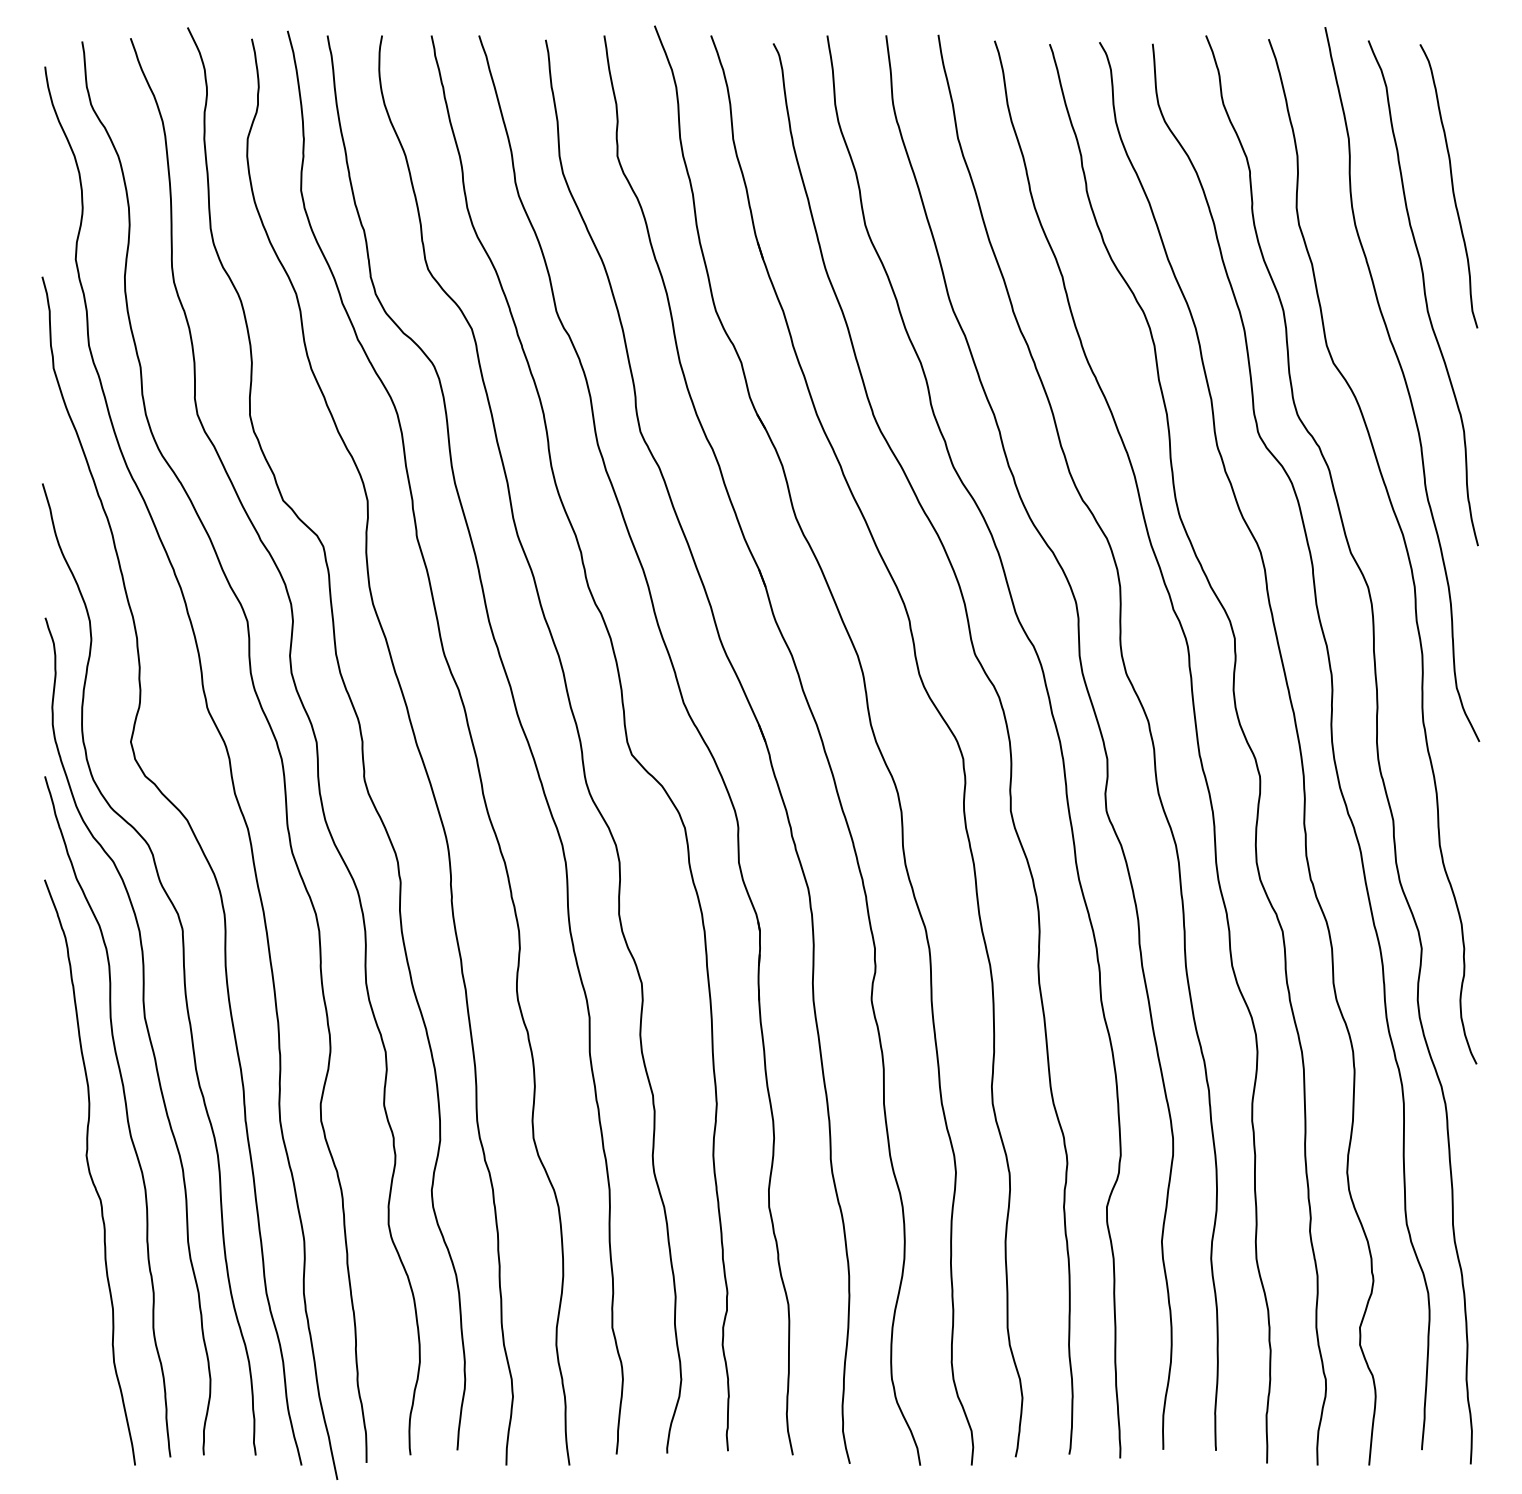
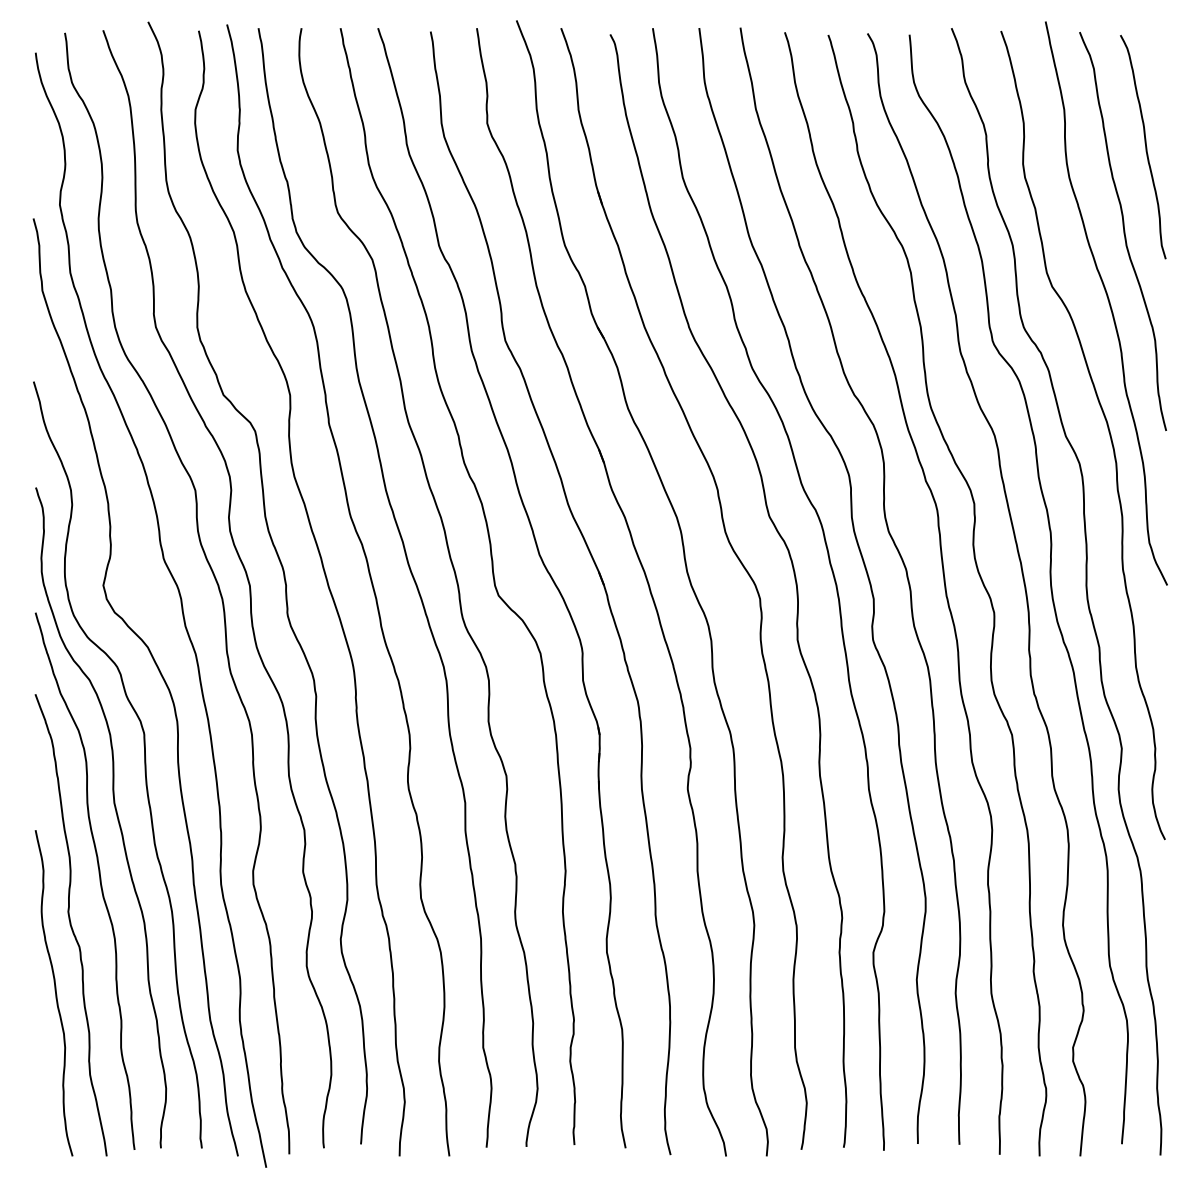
curve: (70, 1259) -> (55, 993), added

